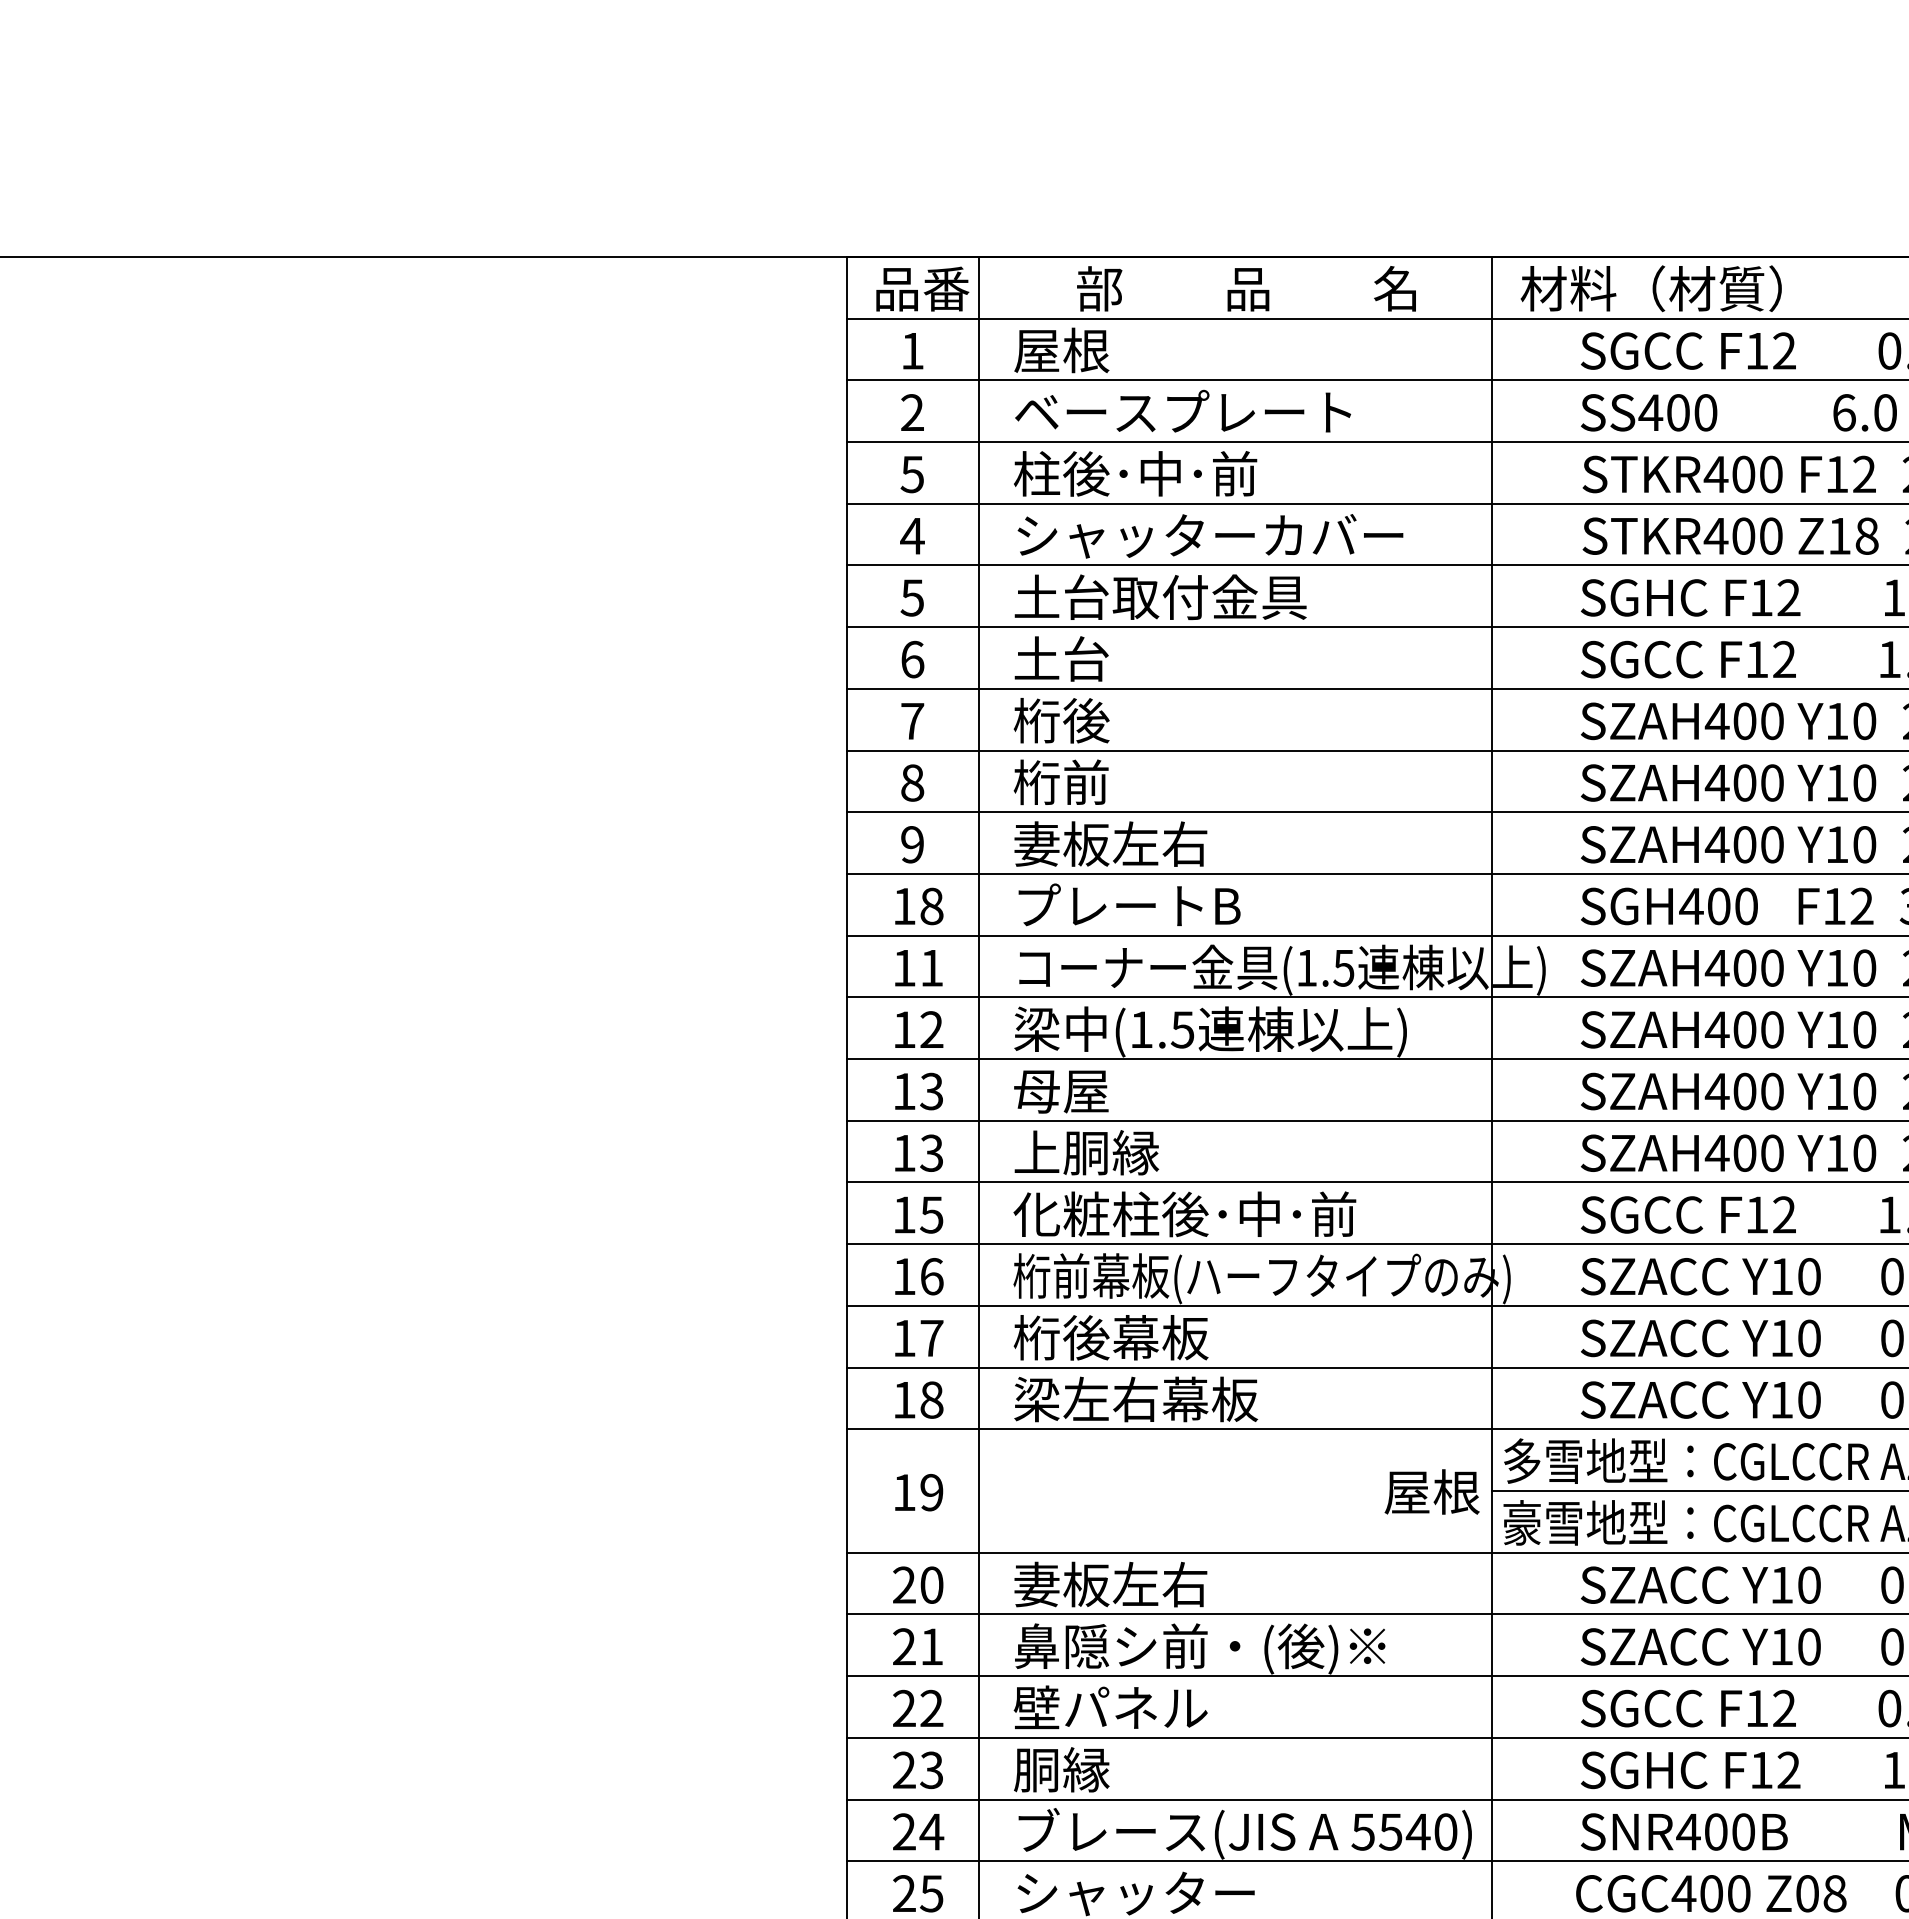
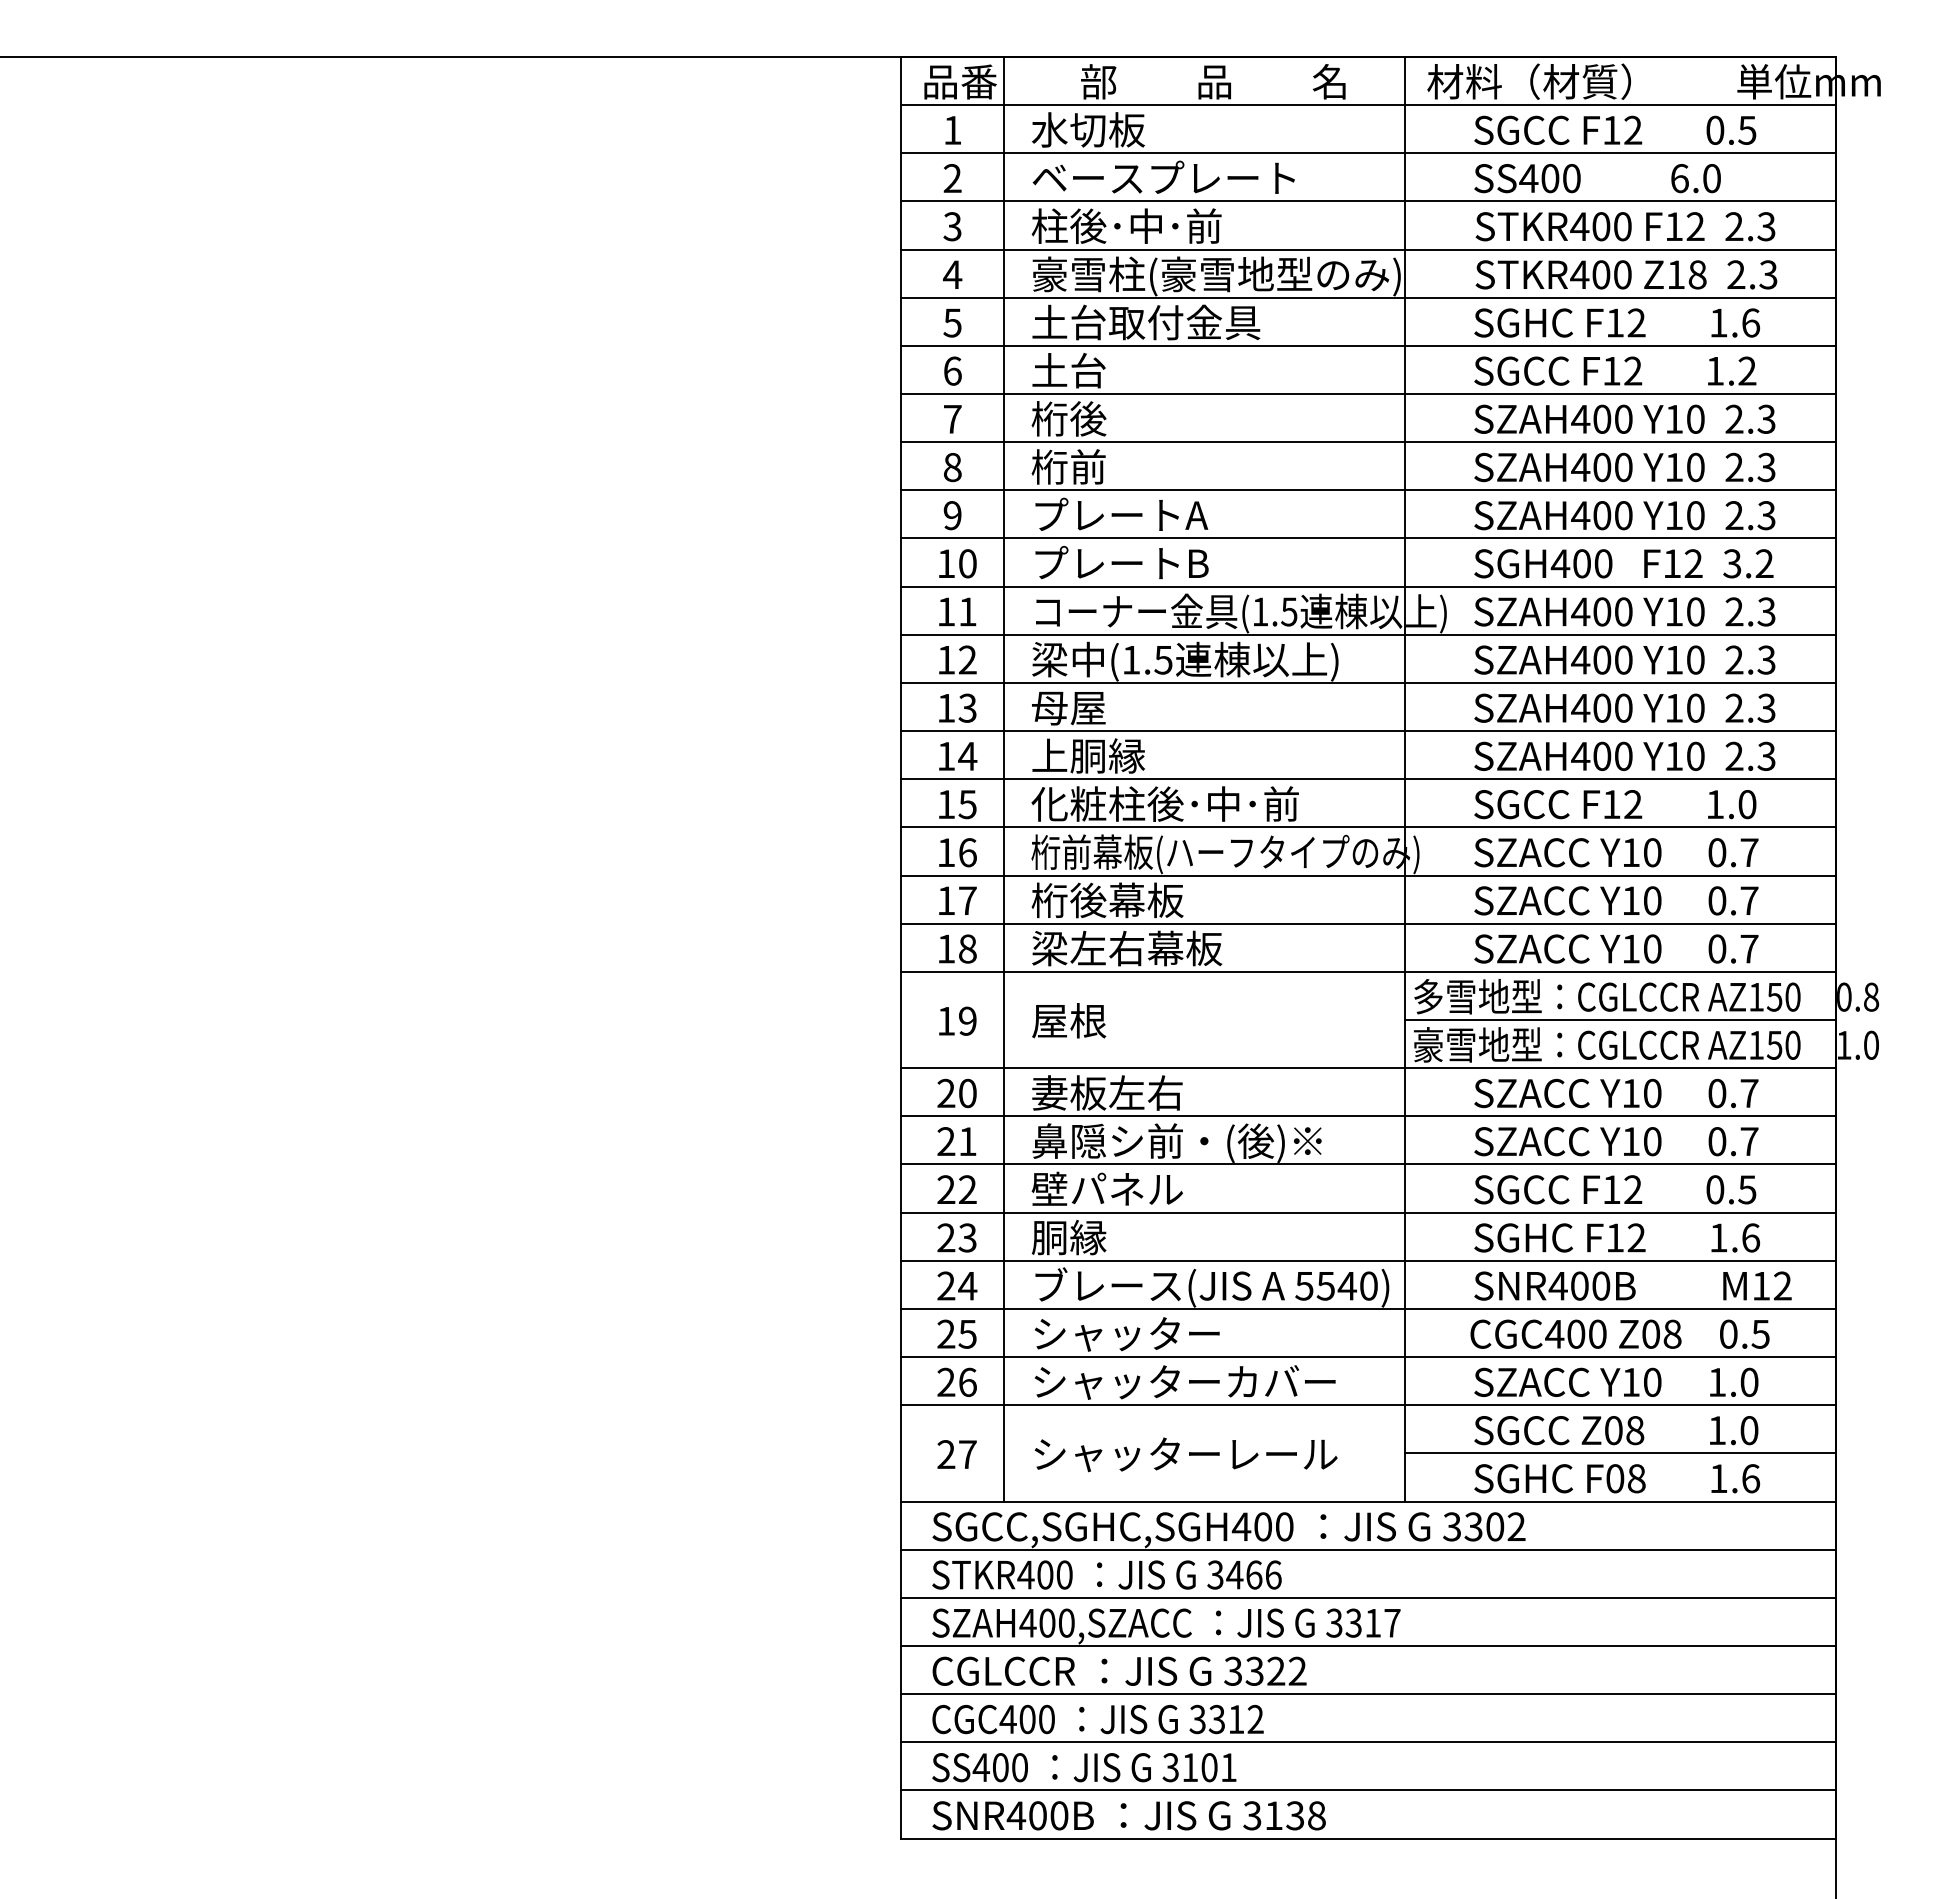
text: (1085, 349) -> (1087, 129), 屋根 -> 水切板
text: (912, 474) -> (952, 226), 5 -> 3
text: (1250, 538) -> (1216, 276), シャッターカバー -> 豪雪柱(豪雪地型のみ)
text: (1127, 843) -> (1120, 514), 妻板左右 -> プレートA
text: (931, 906) -> (967, 563), 18 -> 10
text: (931, 1152) -> (967, 755), 13 -> 14
text: (1432, 1491) -> (1069, 1020), moved

